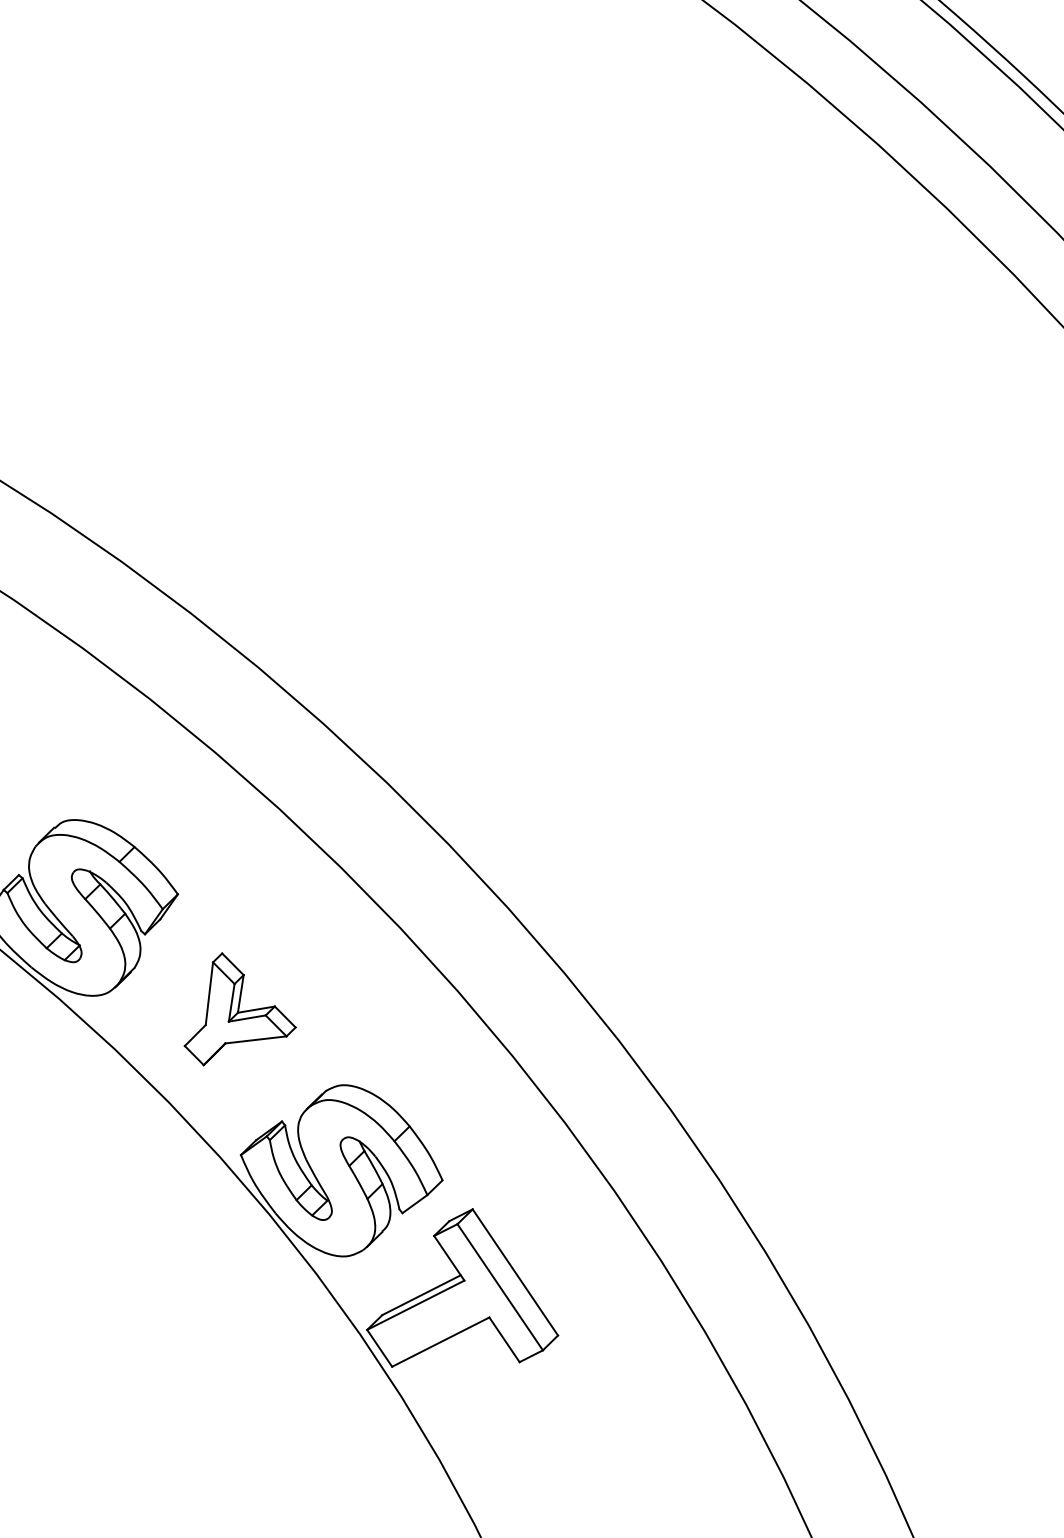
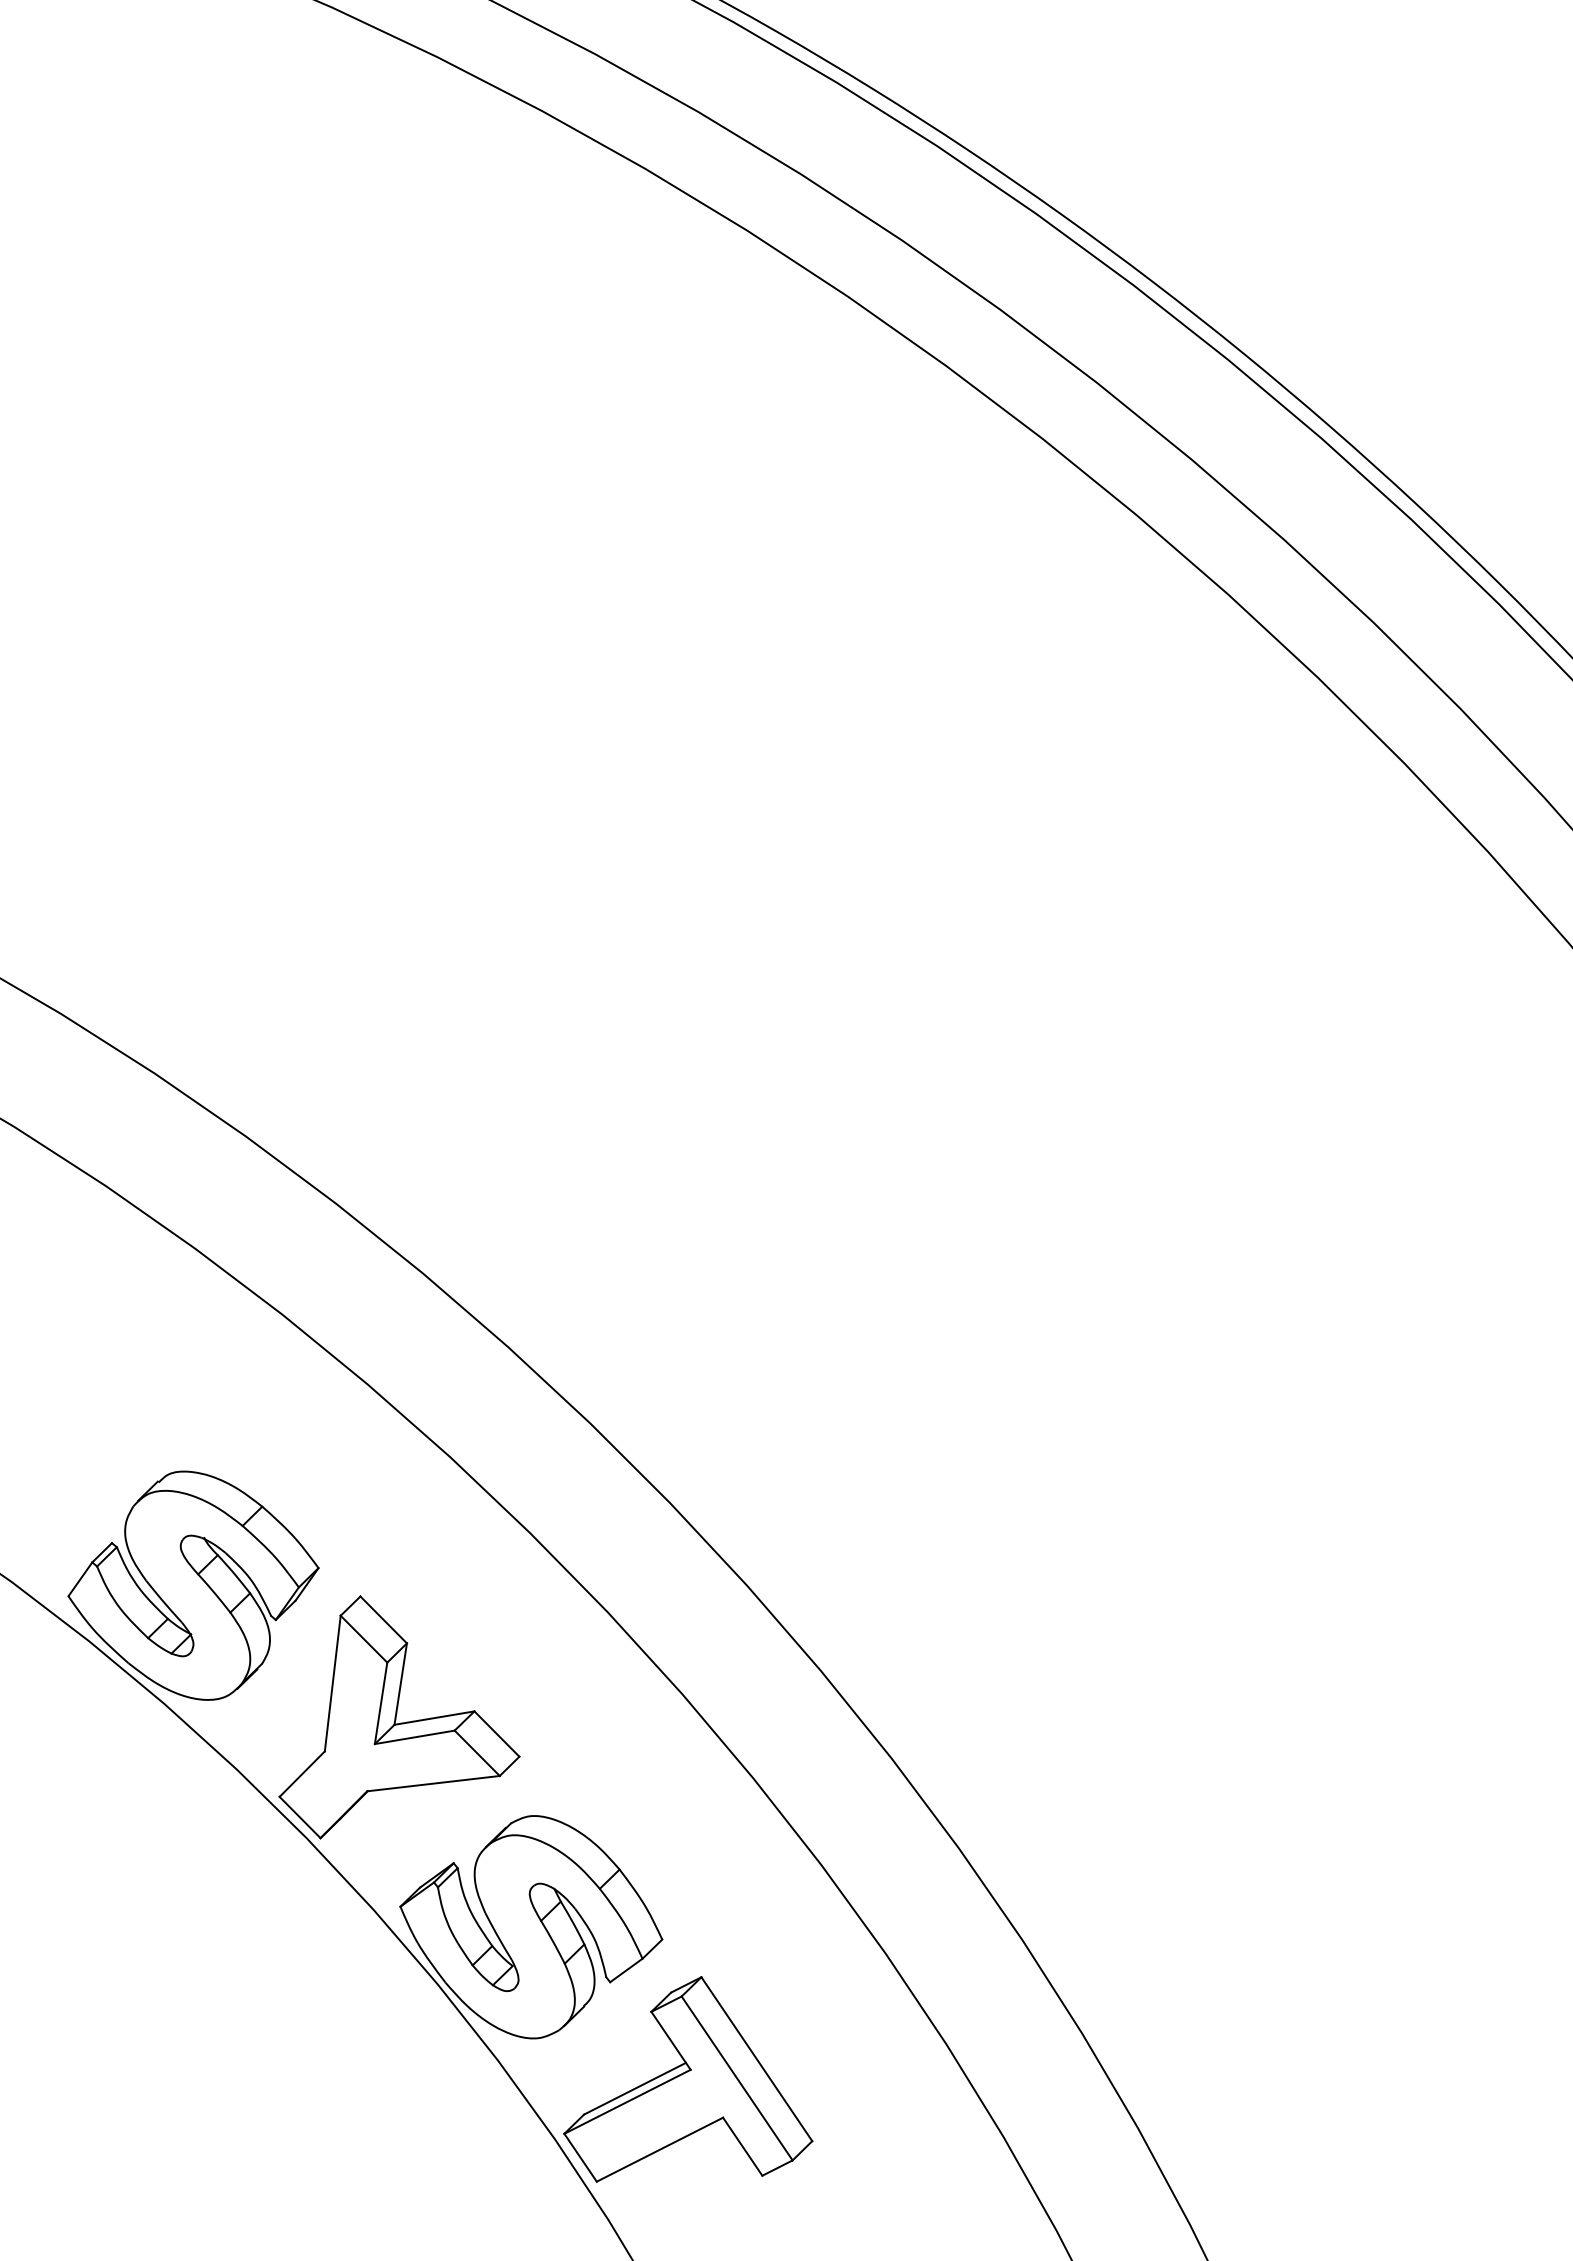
part: (240, 1009) -> (399, 1717), size x1.67

